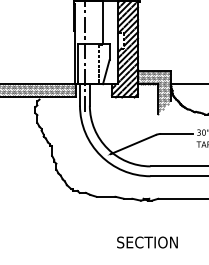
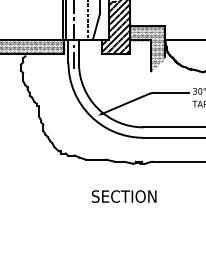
text: (147, 242) -> (124, 196), moved

